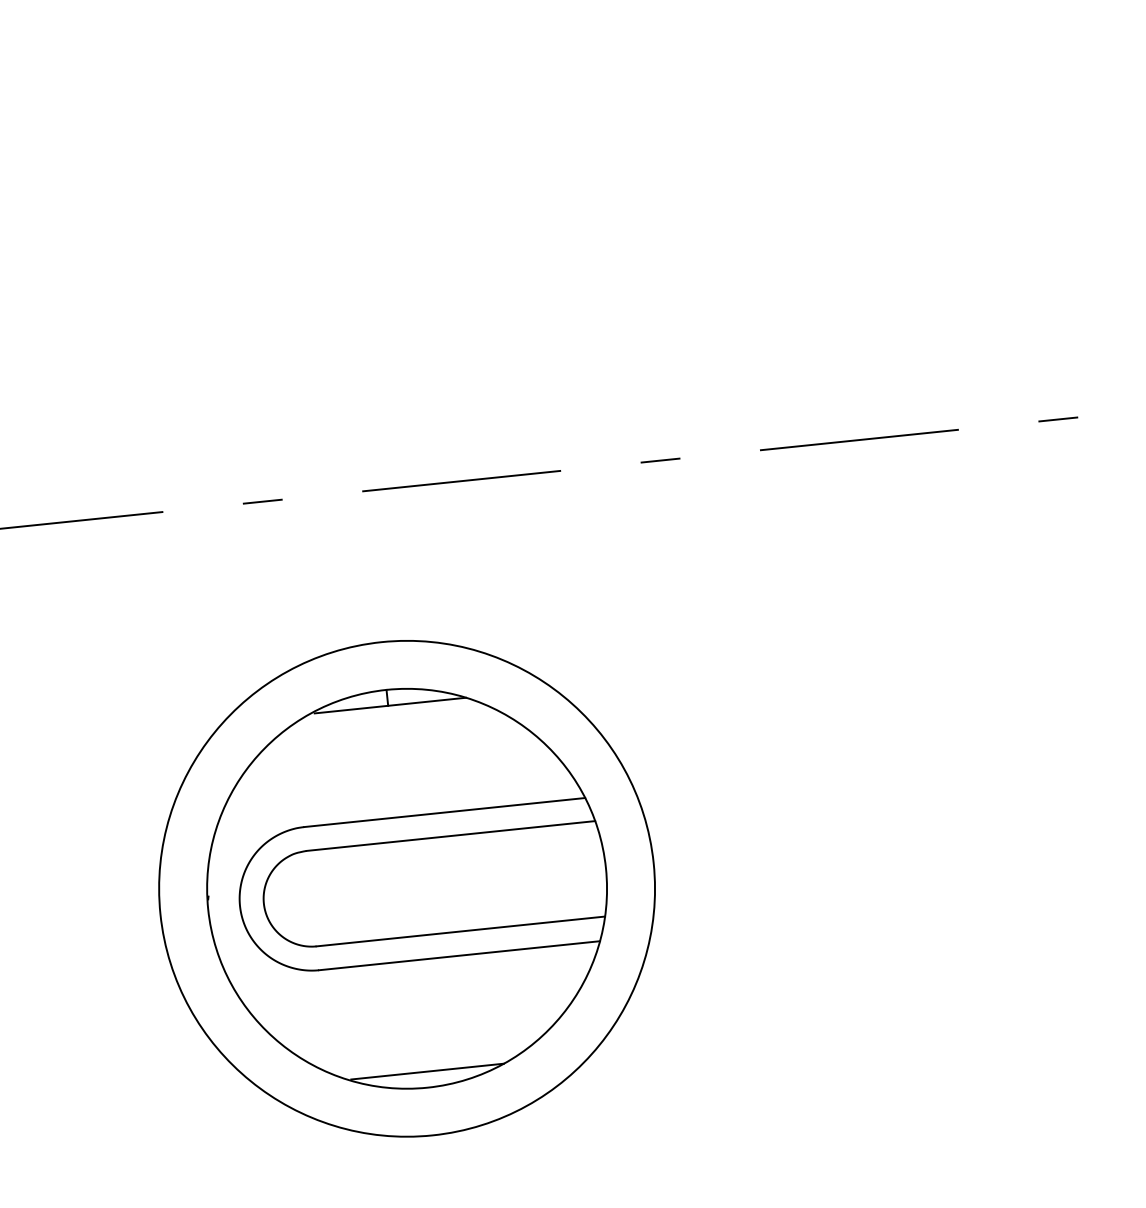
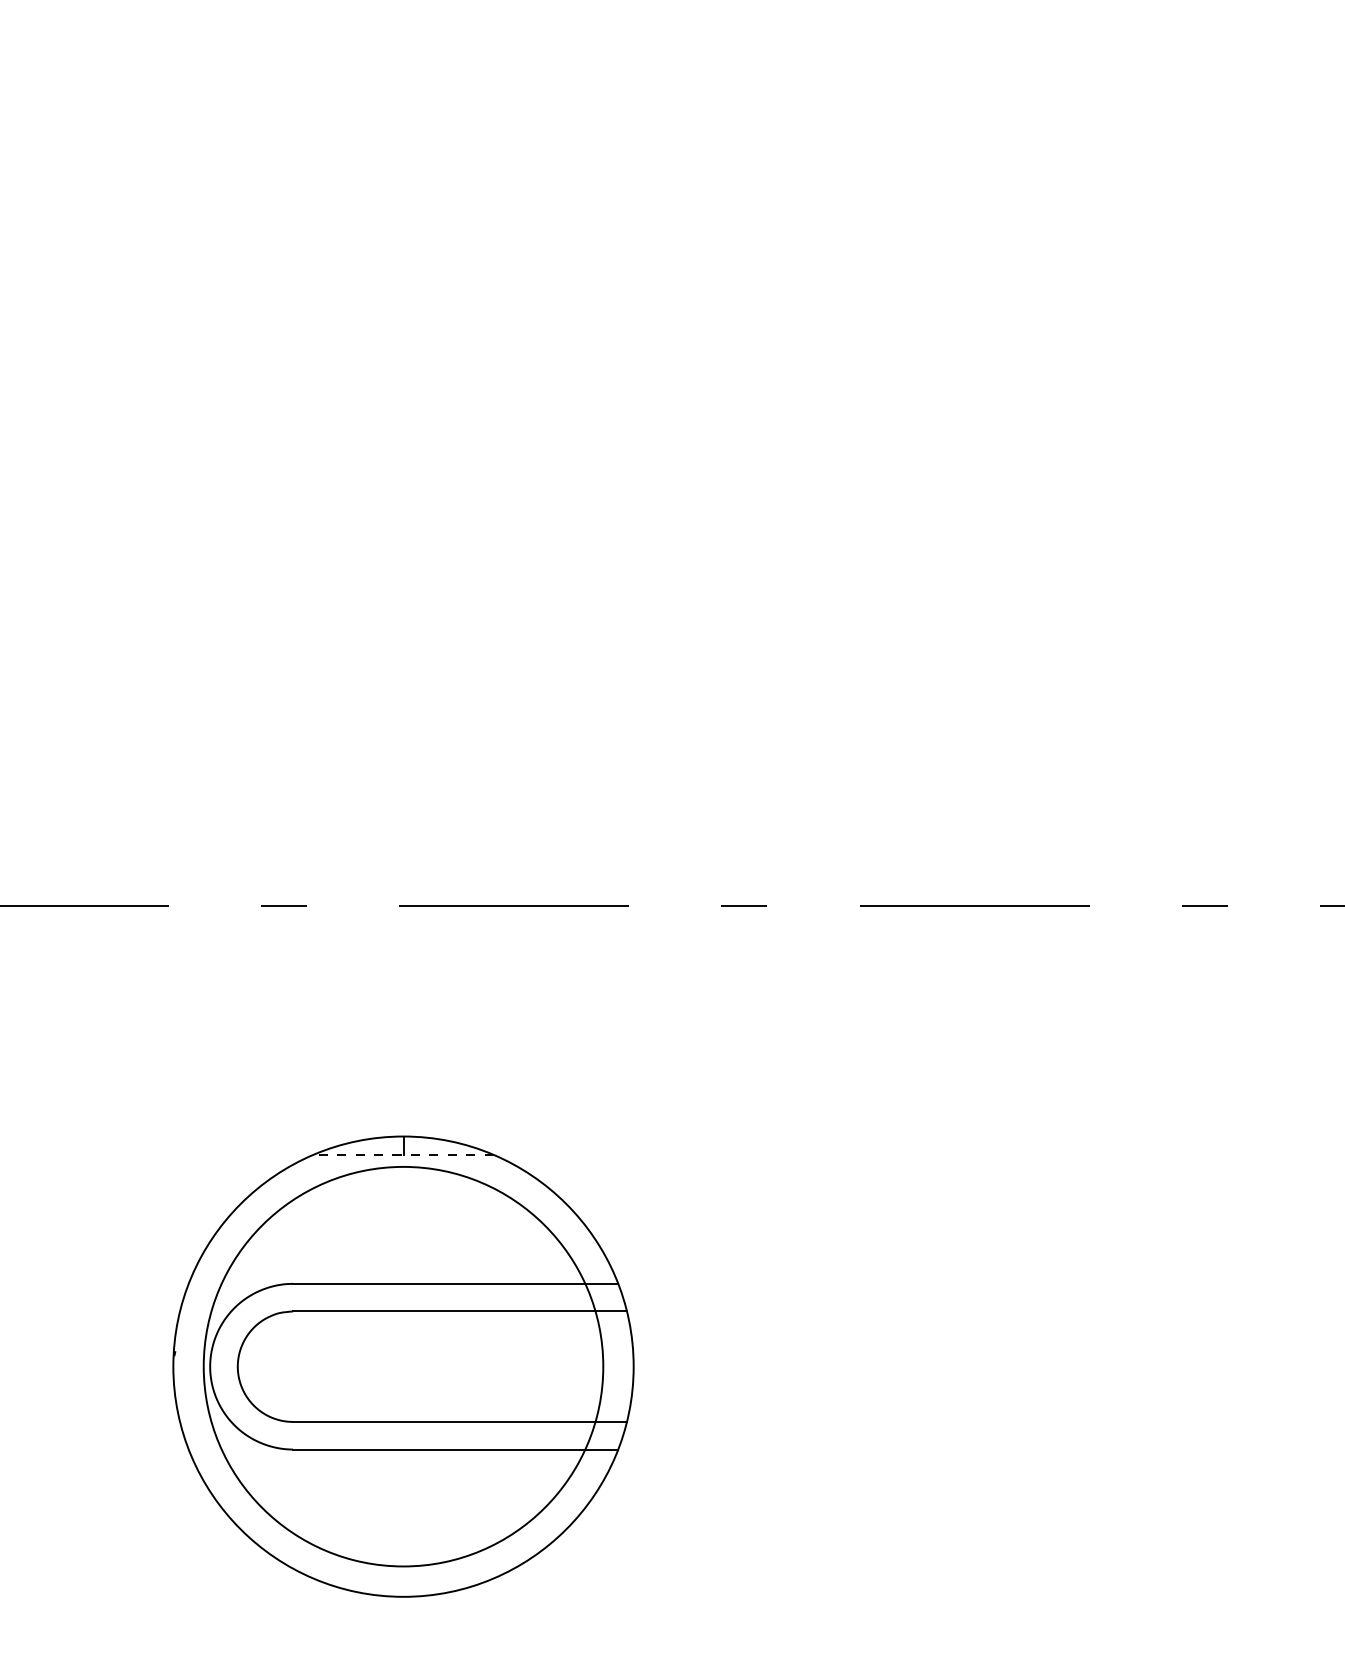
line: (390, 705) -> (406, 1154), solid -> dashed
circle: (407, 888) -> (403, 1366), size x0.7
line: (427, 1071) -> (405, 1578), removed

